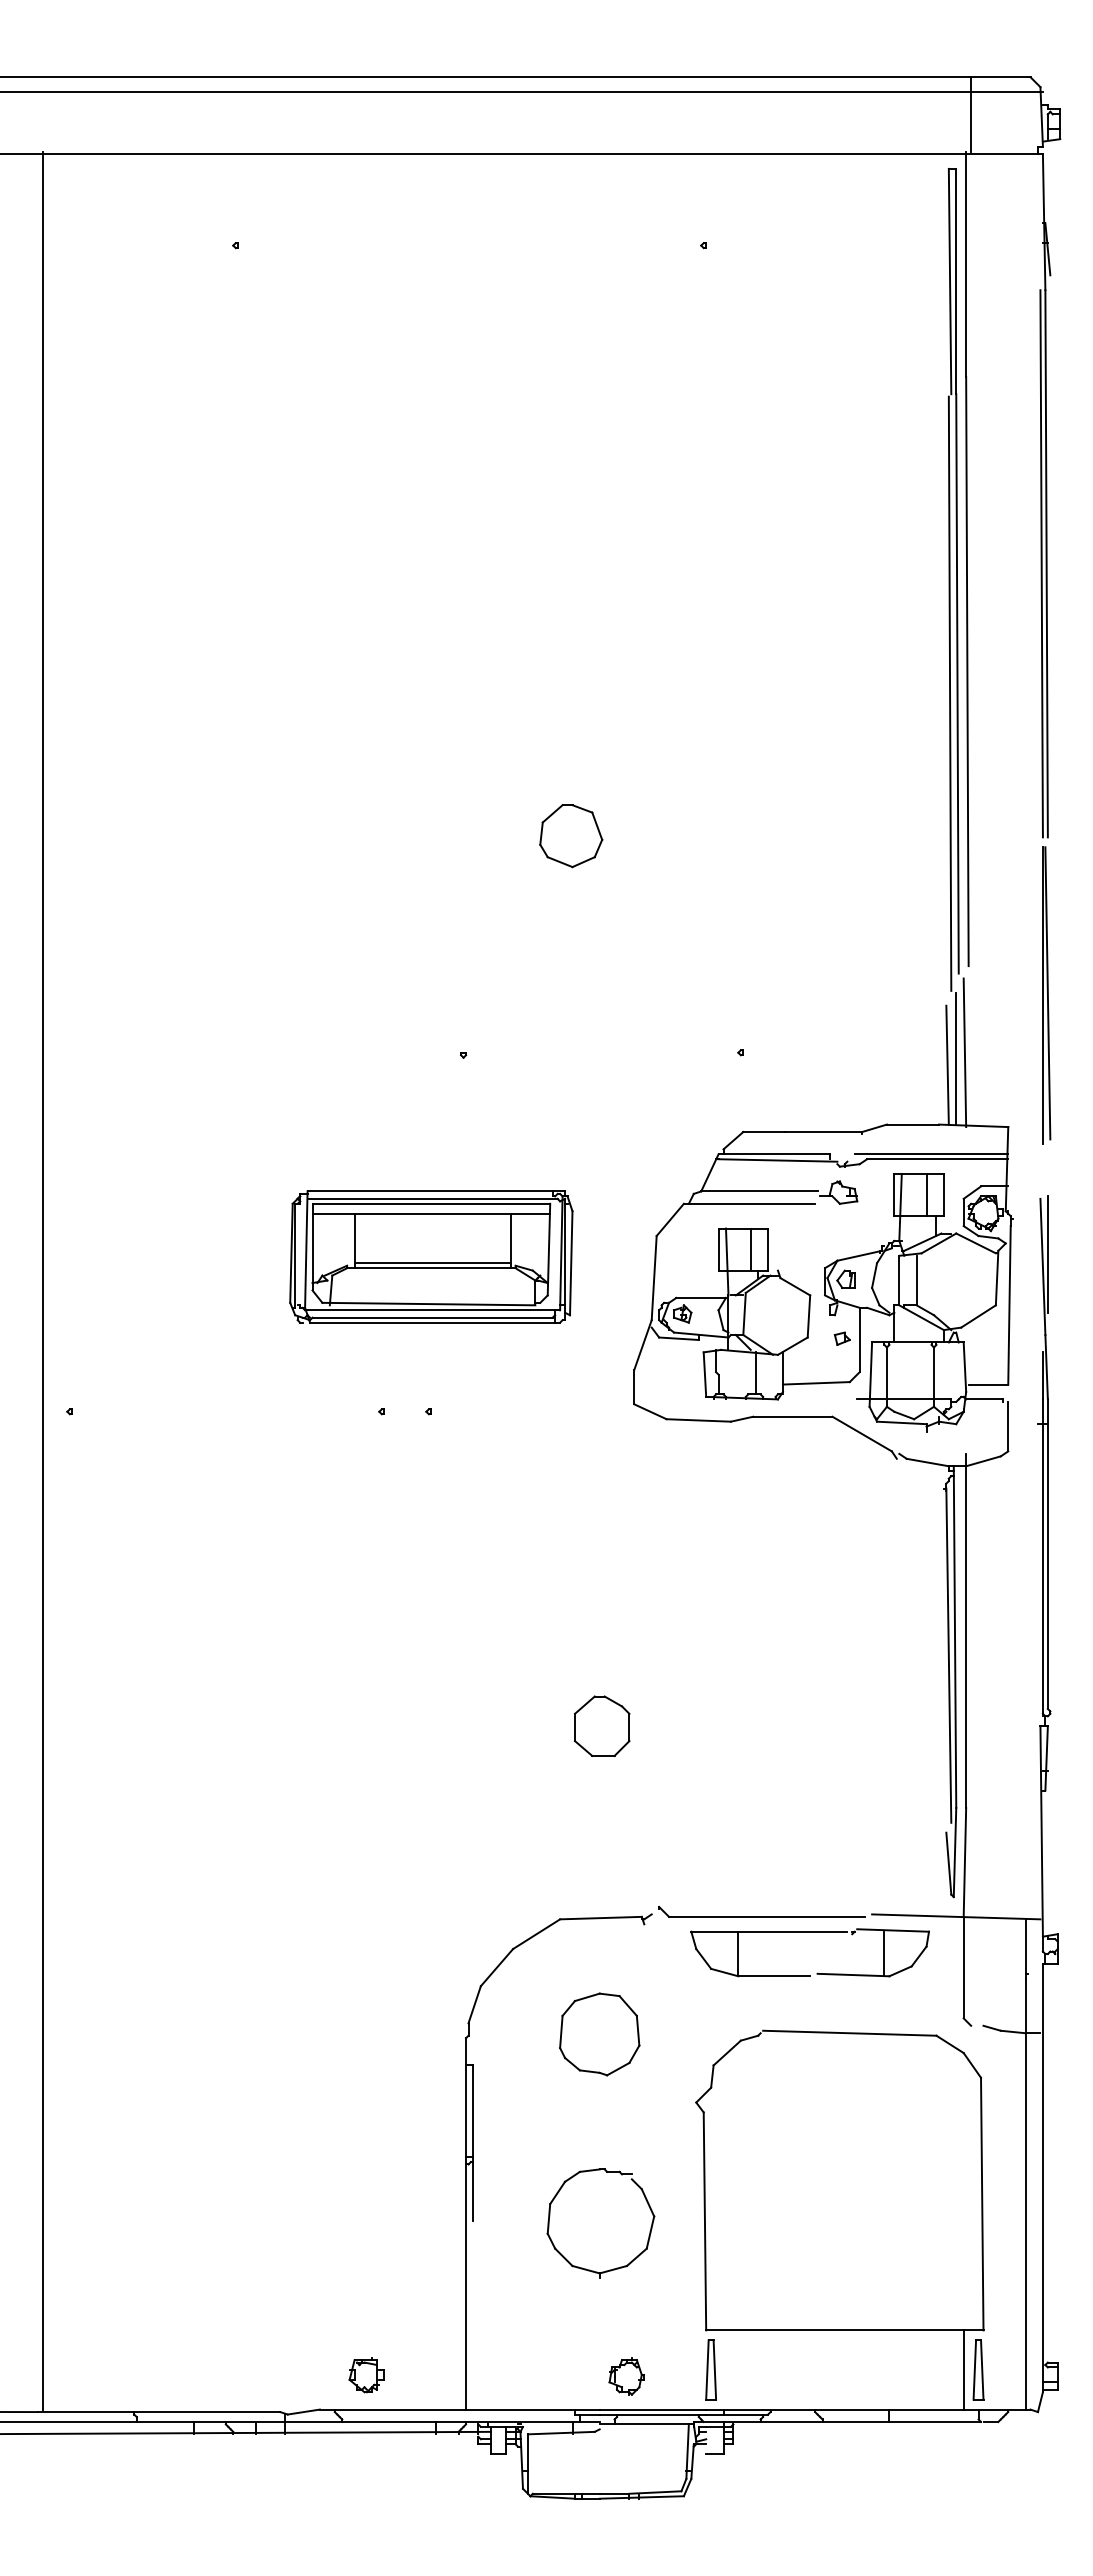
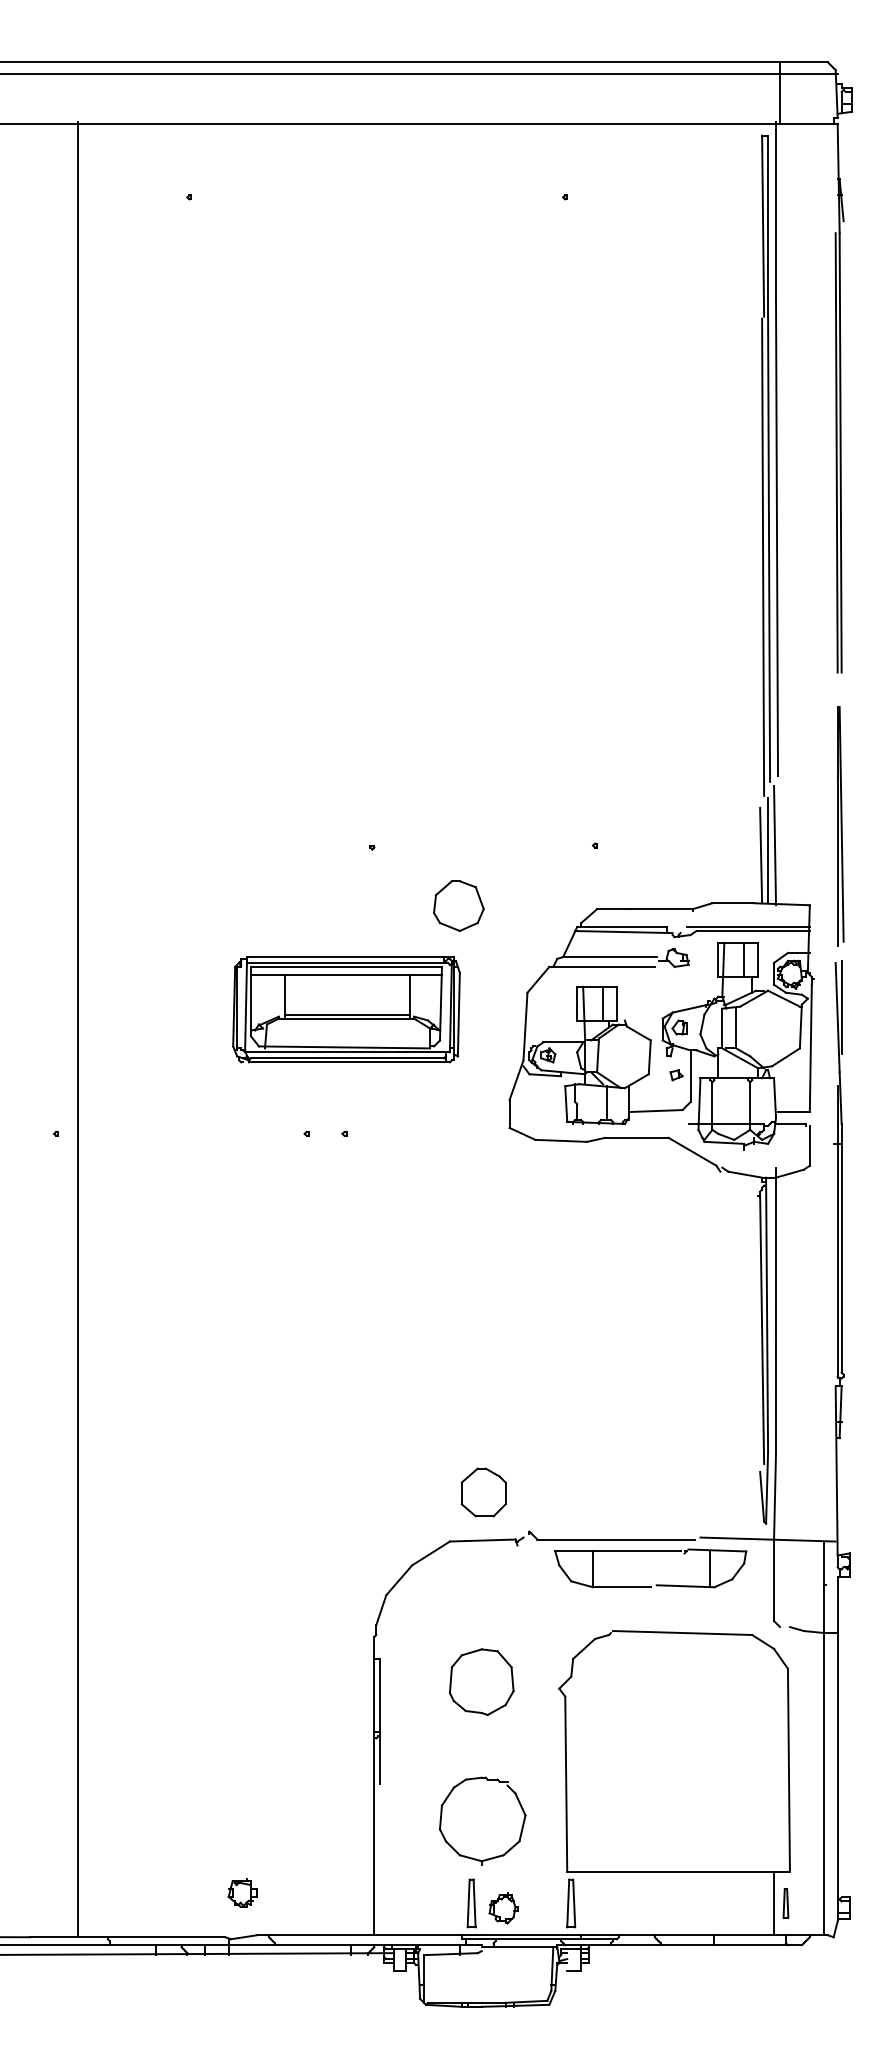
part: (571, 836) -> (459, 906), moved
part: (1046, 995) -> (840, 826), moved
line: (42, 1280) -> (77, 1028), moved
part: (601, 1725) -> (483, 1491), moved
part: (599, 2034) -> (481, 1682), moved
part: (616, 2267) -> (495, 1856), moved
part: (586, 2369) -> (471, 1903), added
part: (978, 2369) -> (785, 1903), size x0.6
part: (366, 2375) -> (242, 1893), moved

